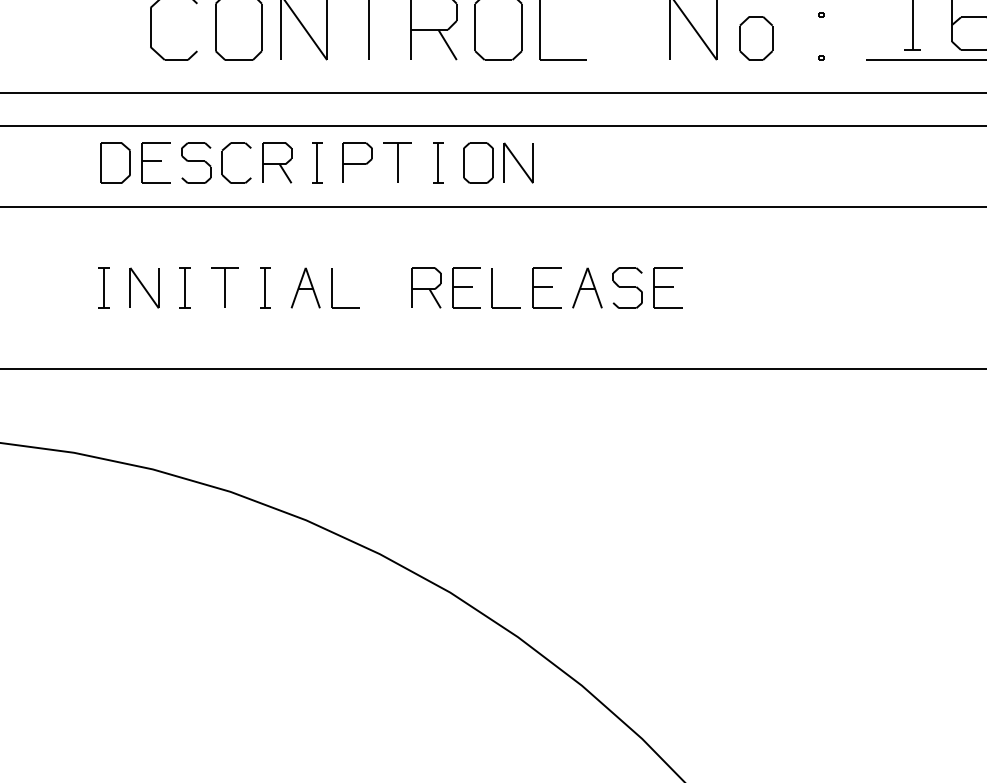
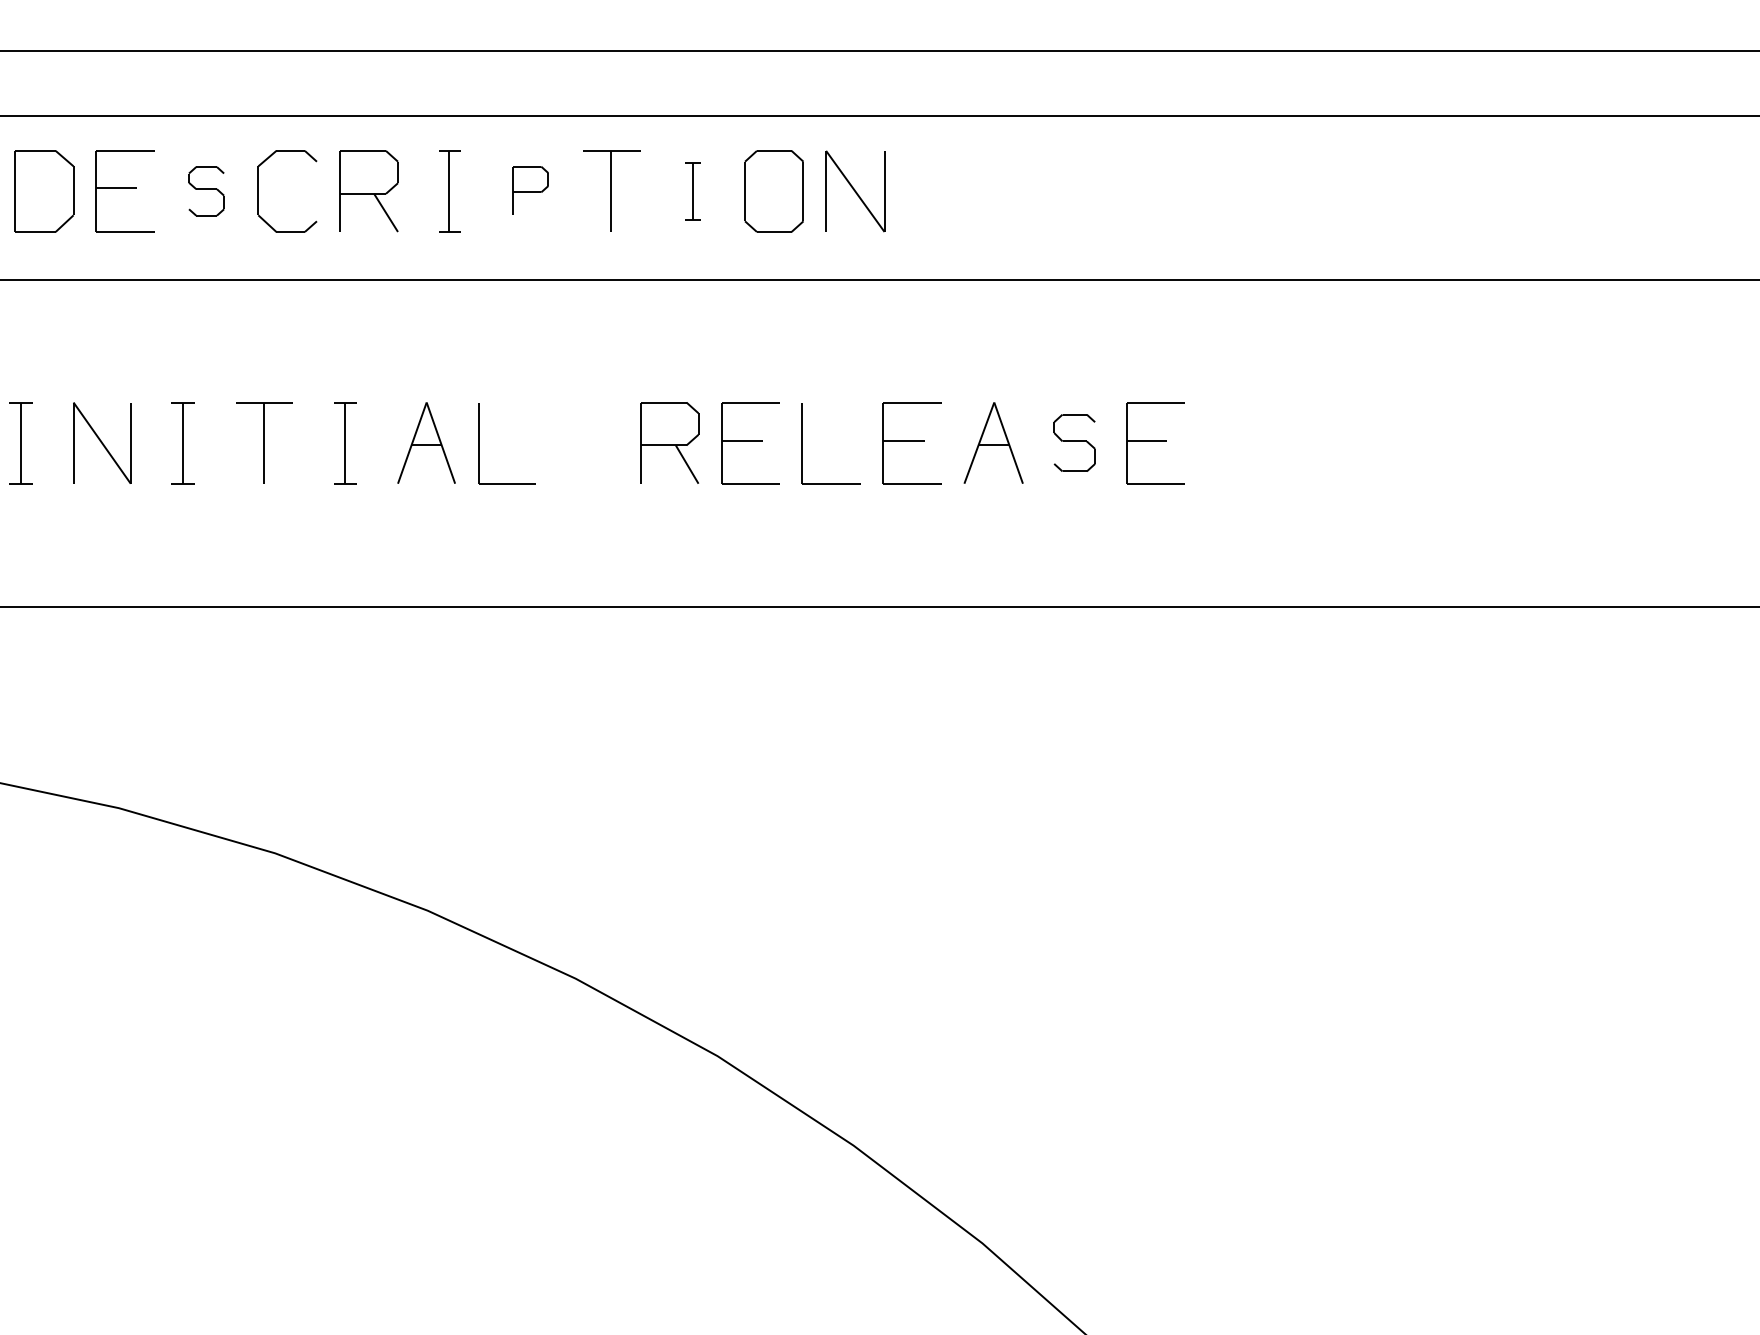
part: (196, 162) -> (206, 190), size x0.6
part: (357, 162) -> (530, 190), size x0.6
part: (438, 162) -> (693, 190), size x0.7
part: (627, 287) -> (1074, 441), size x0.7

